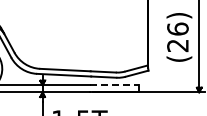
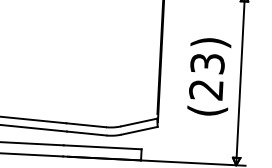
text: (177, 28) -> (206, 62), (26) -> (23)
line: (114, 85) -> (102, 147), dashed -> solid

